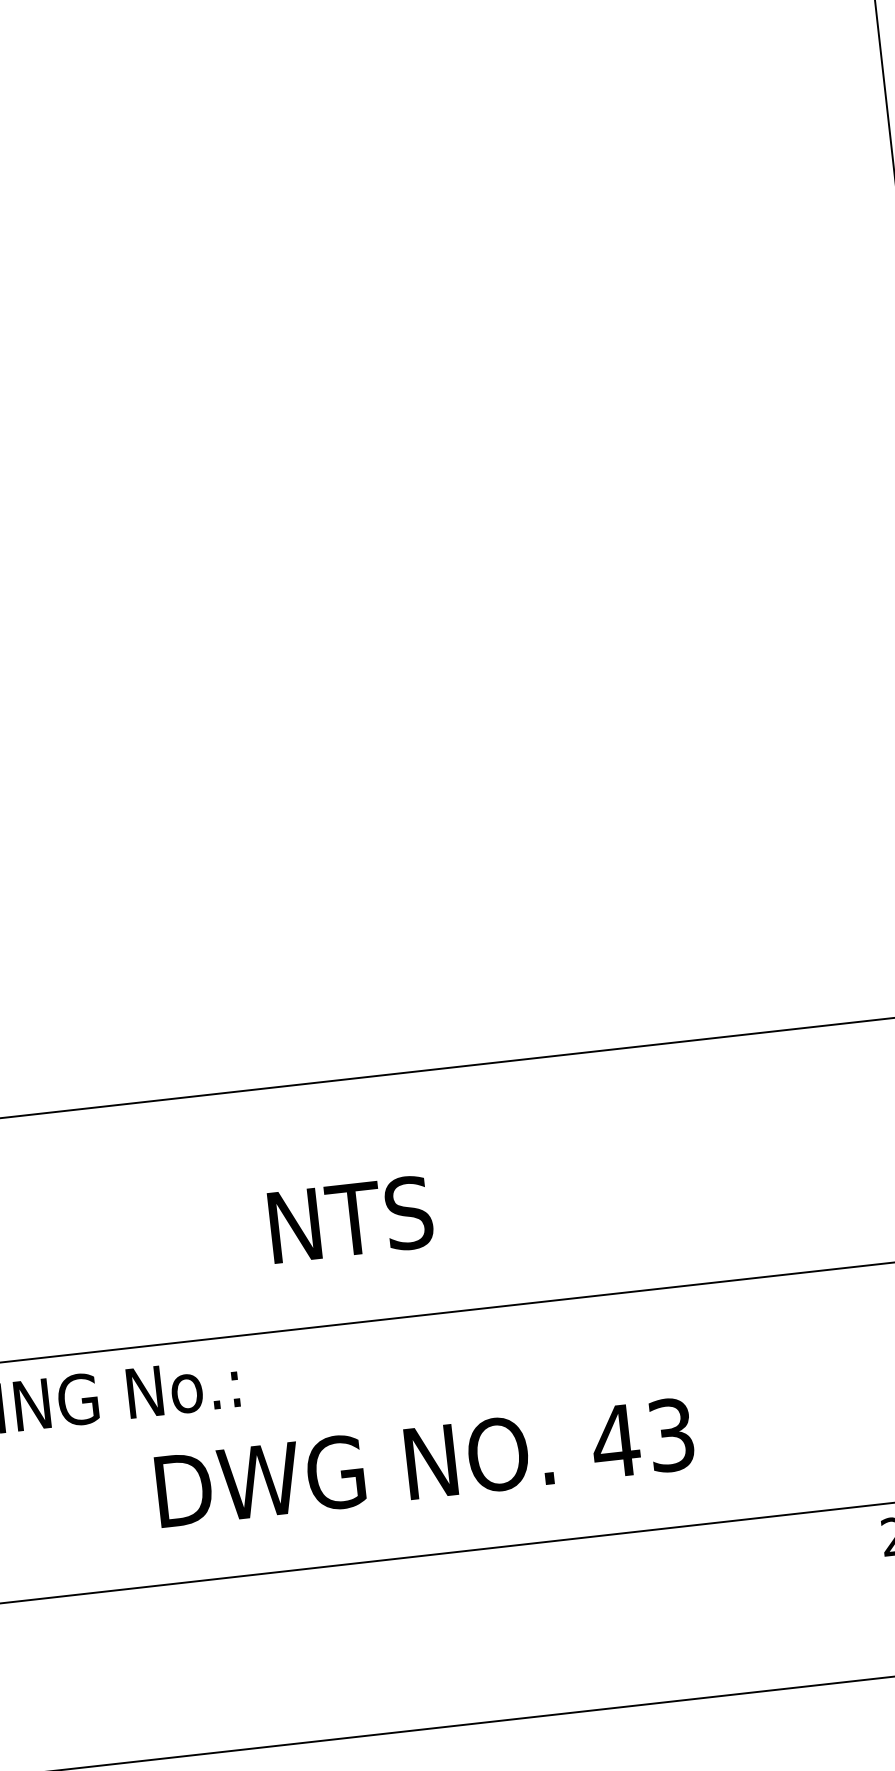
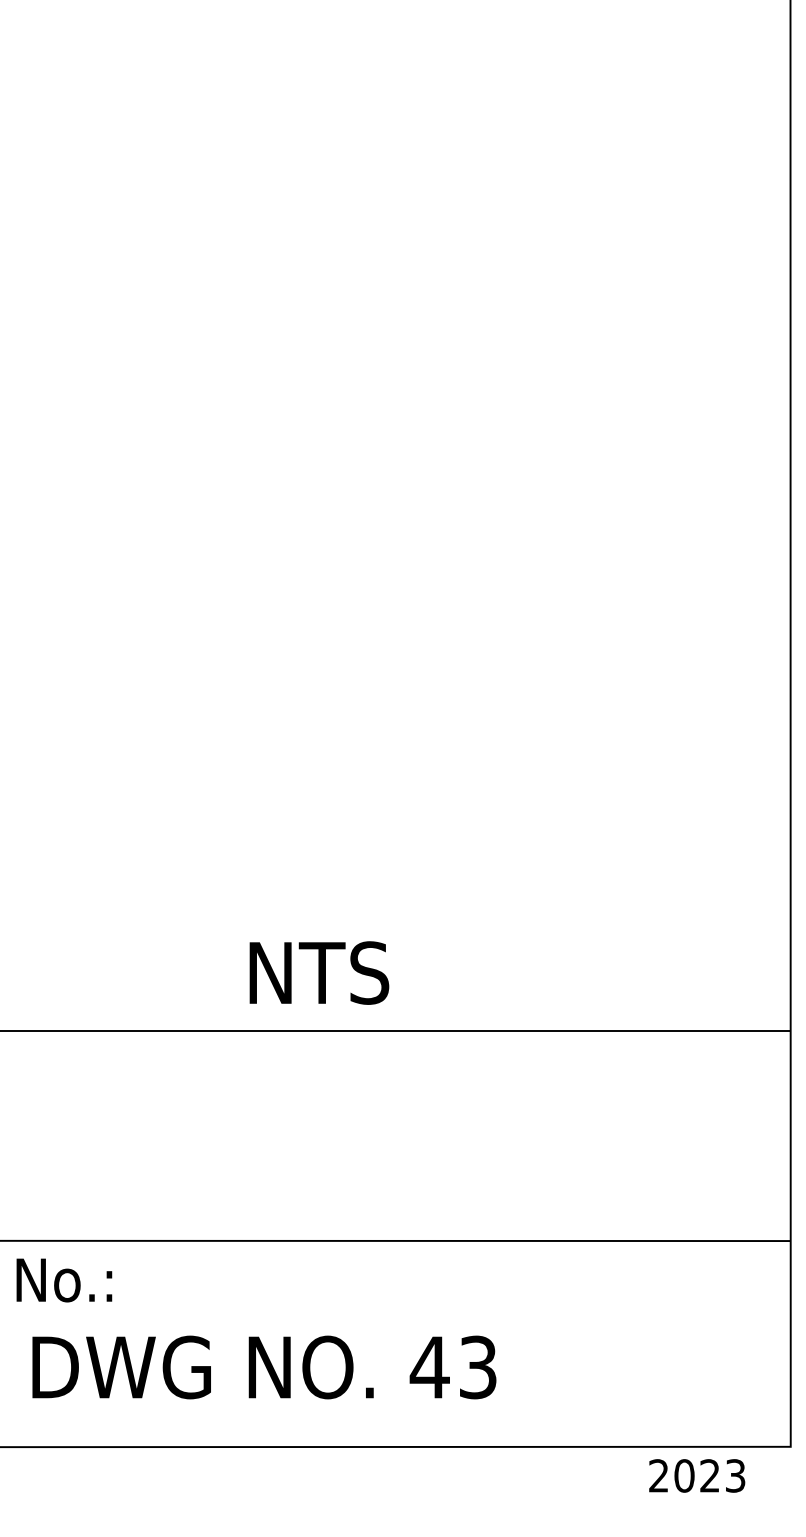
text: (351, 1218) -> (319, 972), moved

